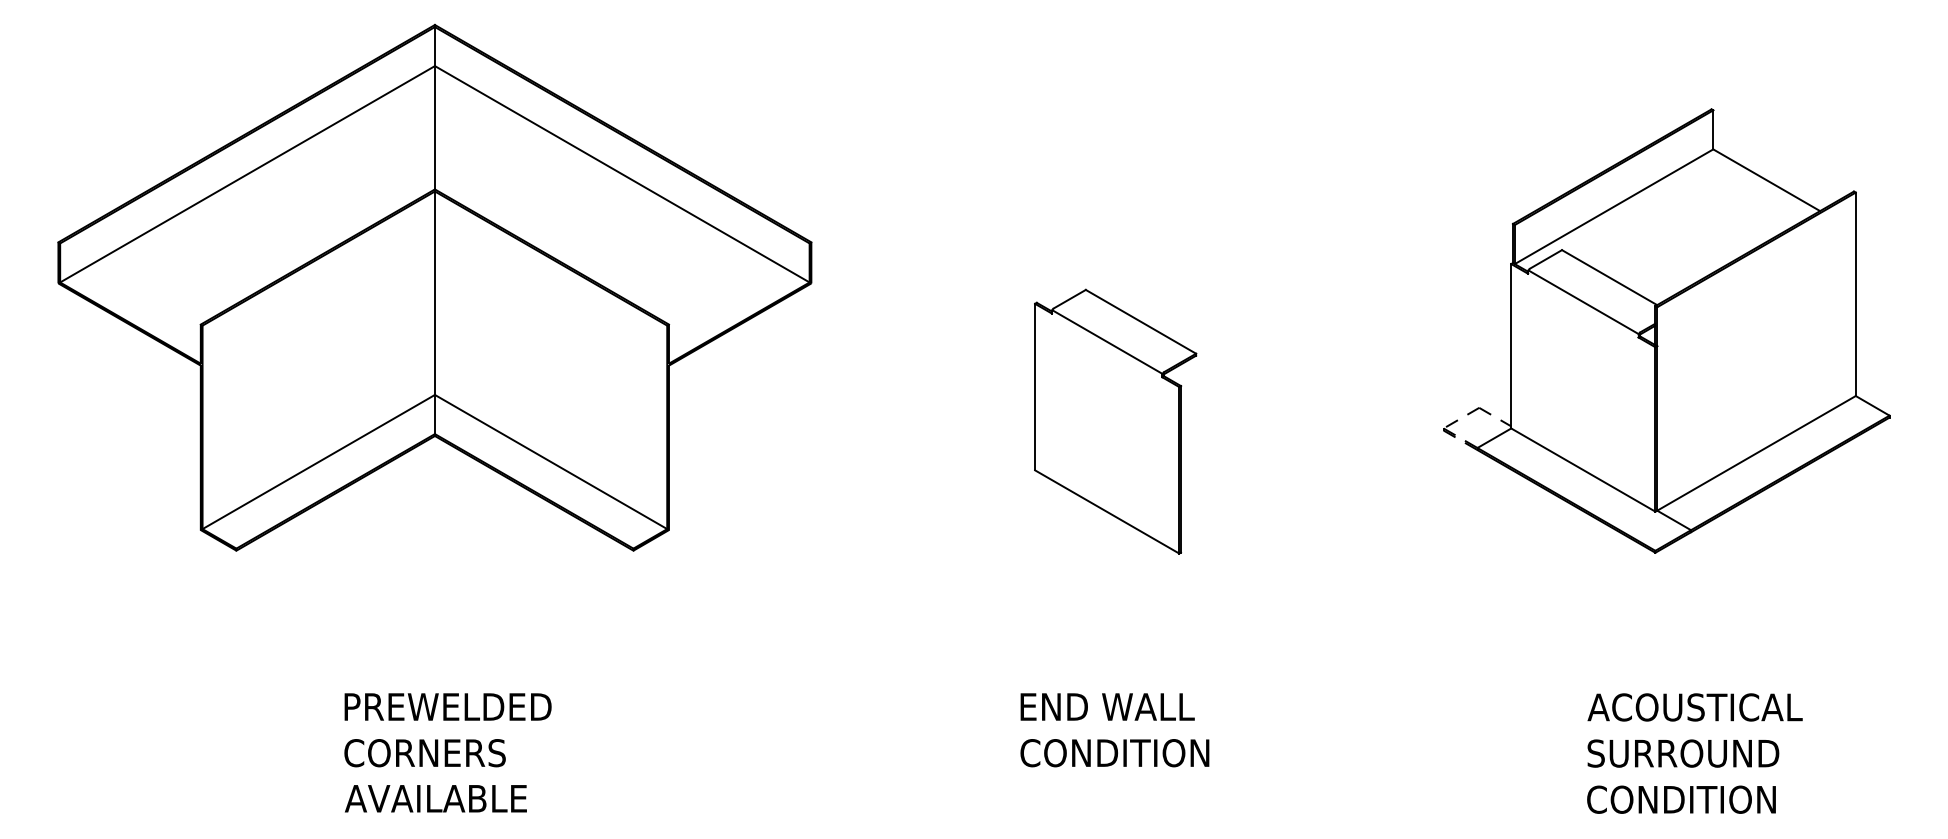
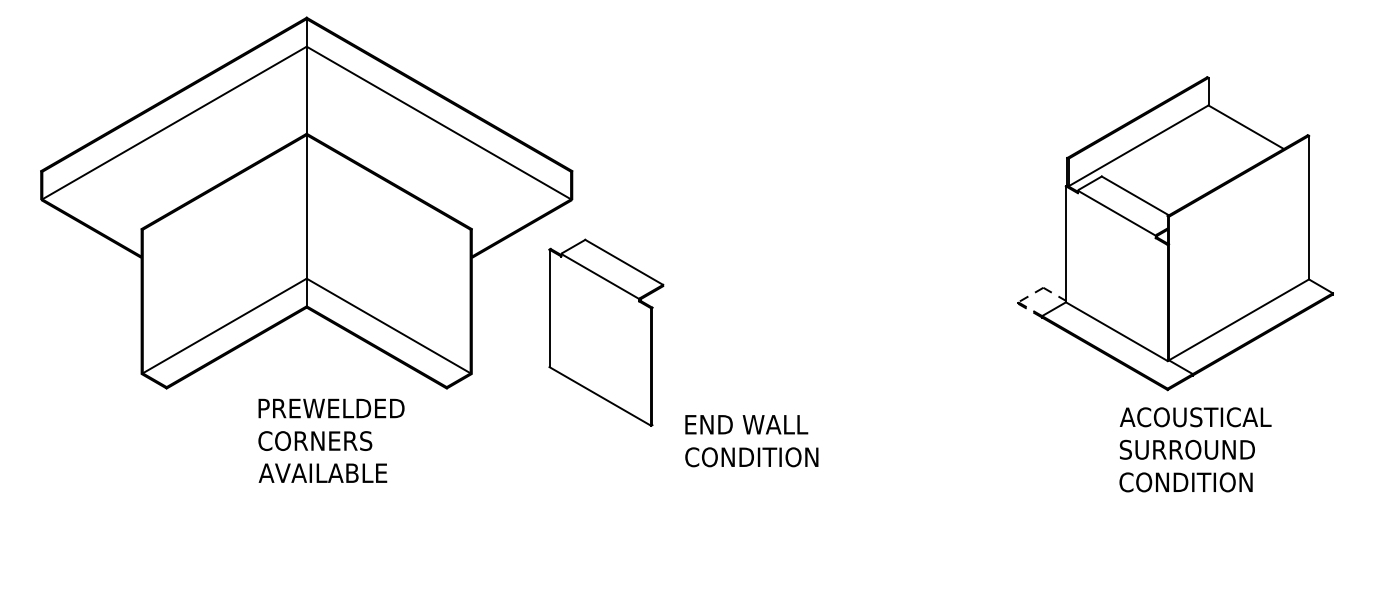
part: (1115, 421) -> (606, 332), moved
text: (1114, 730) -> (751, 441), moved
text: (447, 752) -> (331, 440), moved
text: (1694, 753) -> (1195, 449), moved

